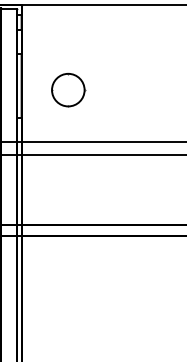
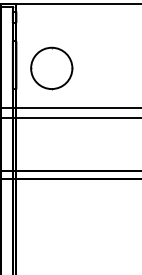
part: (67, 90) -> (51, 68), size x1.67

